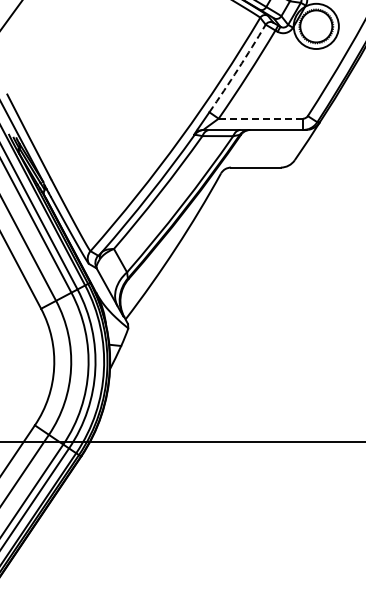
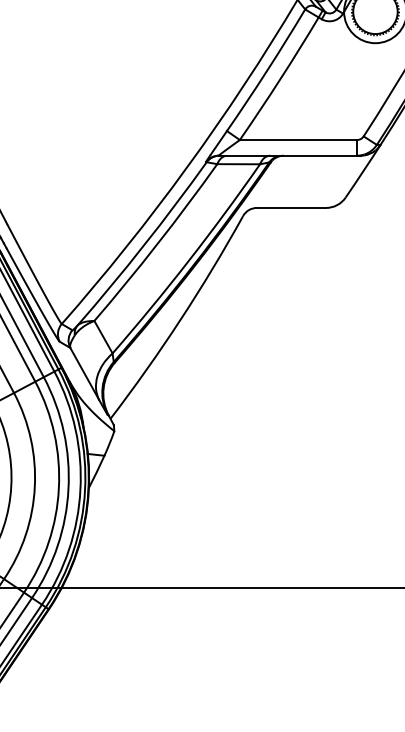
arc: (238, 68) -> (267, 70), dashed -> solid
line: (261, 118) -> (299, 139), dashed -> solid

